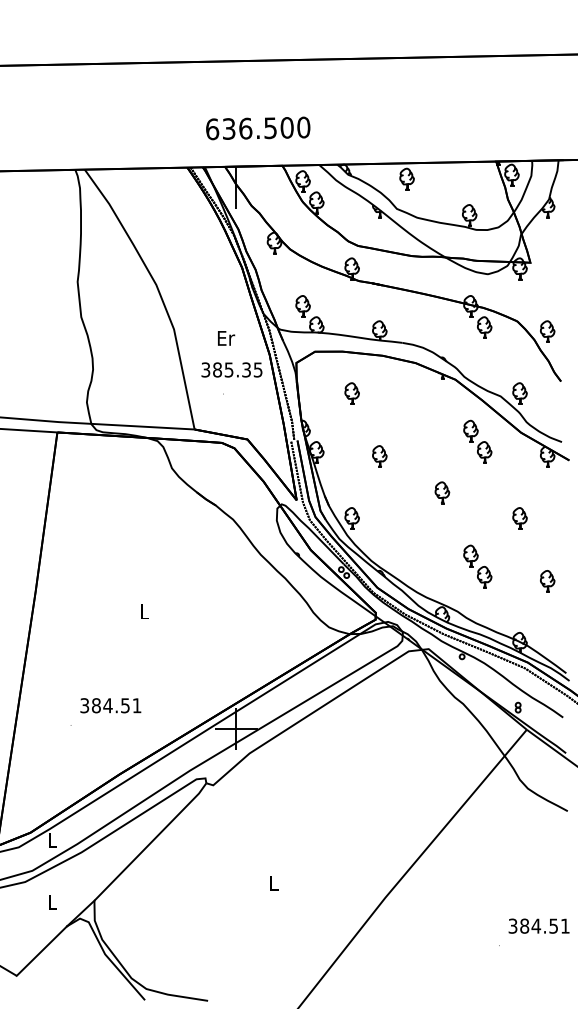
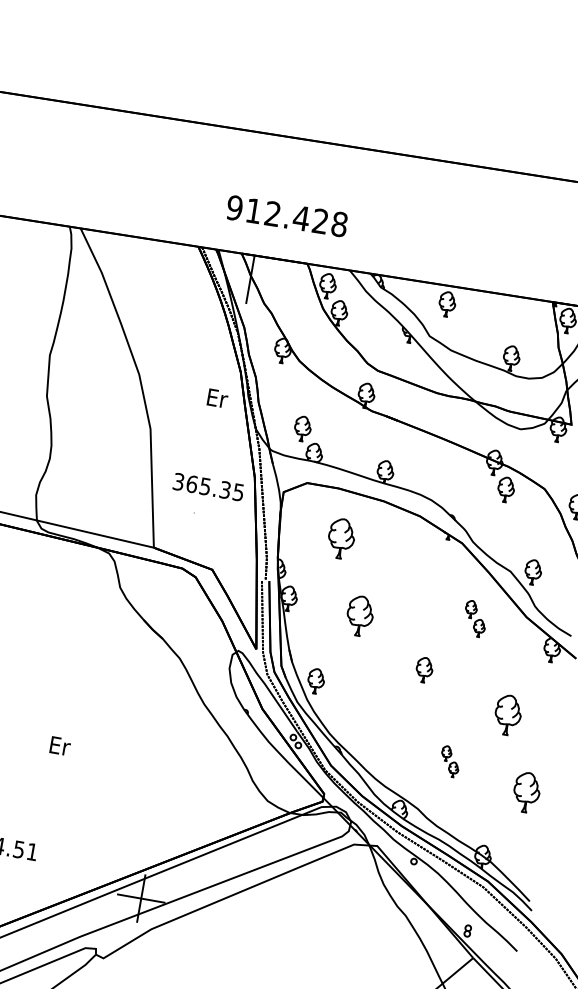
text: (257, 128) -> (286, 216), 636.500 -> 912.428
text: (226, 338) -> (217, 398), moved
text: (217, 369) -> (192, 483), 385.35 -> 365.35
part: (351, 393) -> (340, 538), size x1.6
part: (477, 441) -> (474, 618), size x0.7
part: (379, 456) -> (359, 615), size x1.6
part: (519, 518) -> (507, 714), size x1.6
part: (477, 566) -> (449, 761), size x0.6
part: (547, 581) -> (526, 792), size x1.6
text: (144, 611) -> (59, 745), L -> Er

